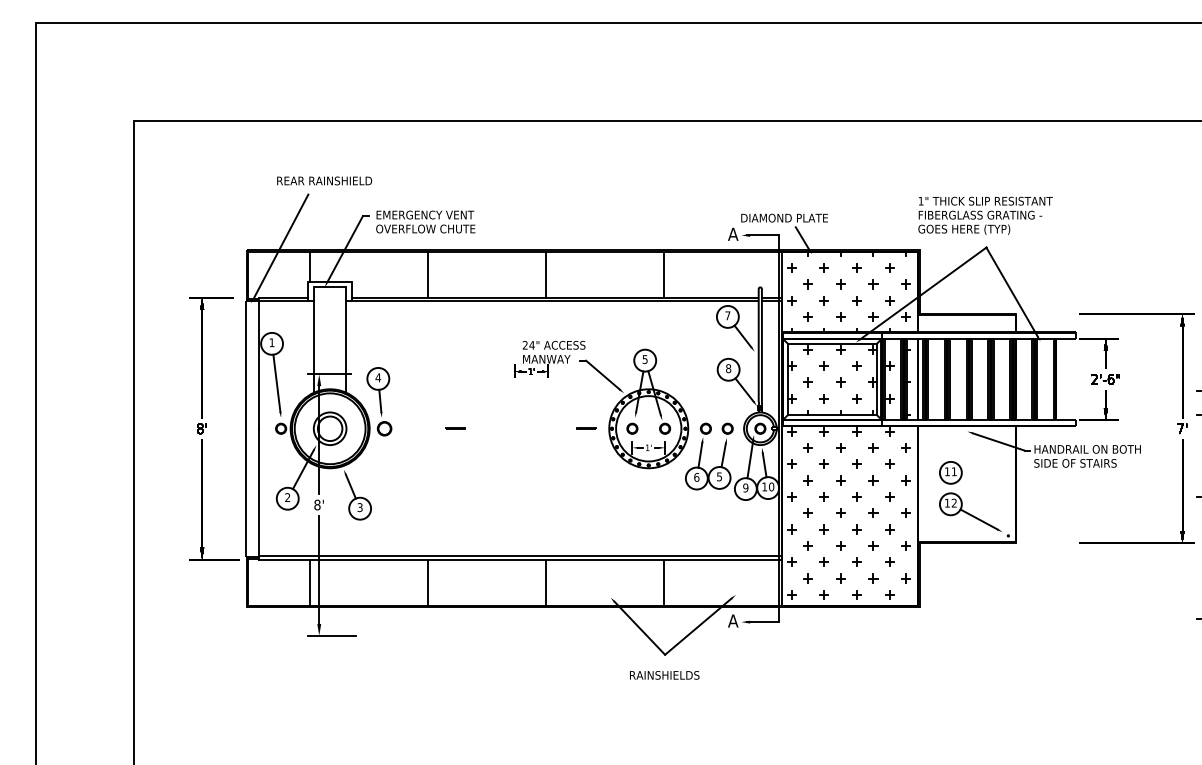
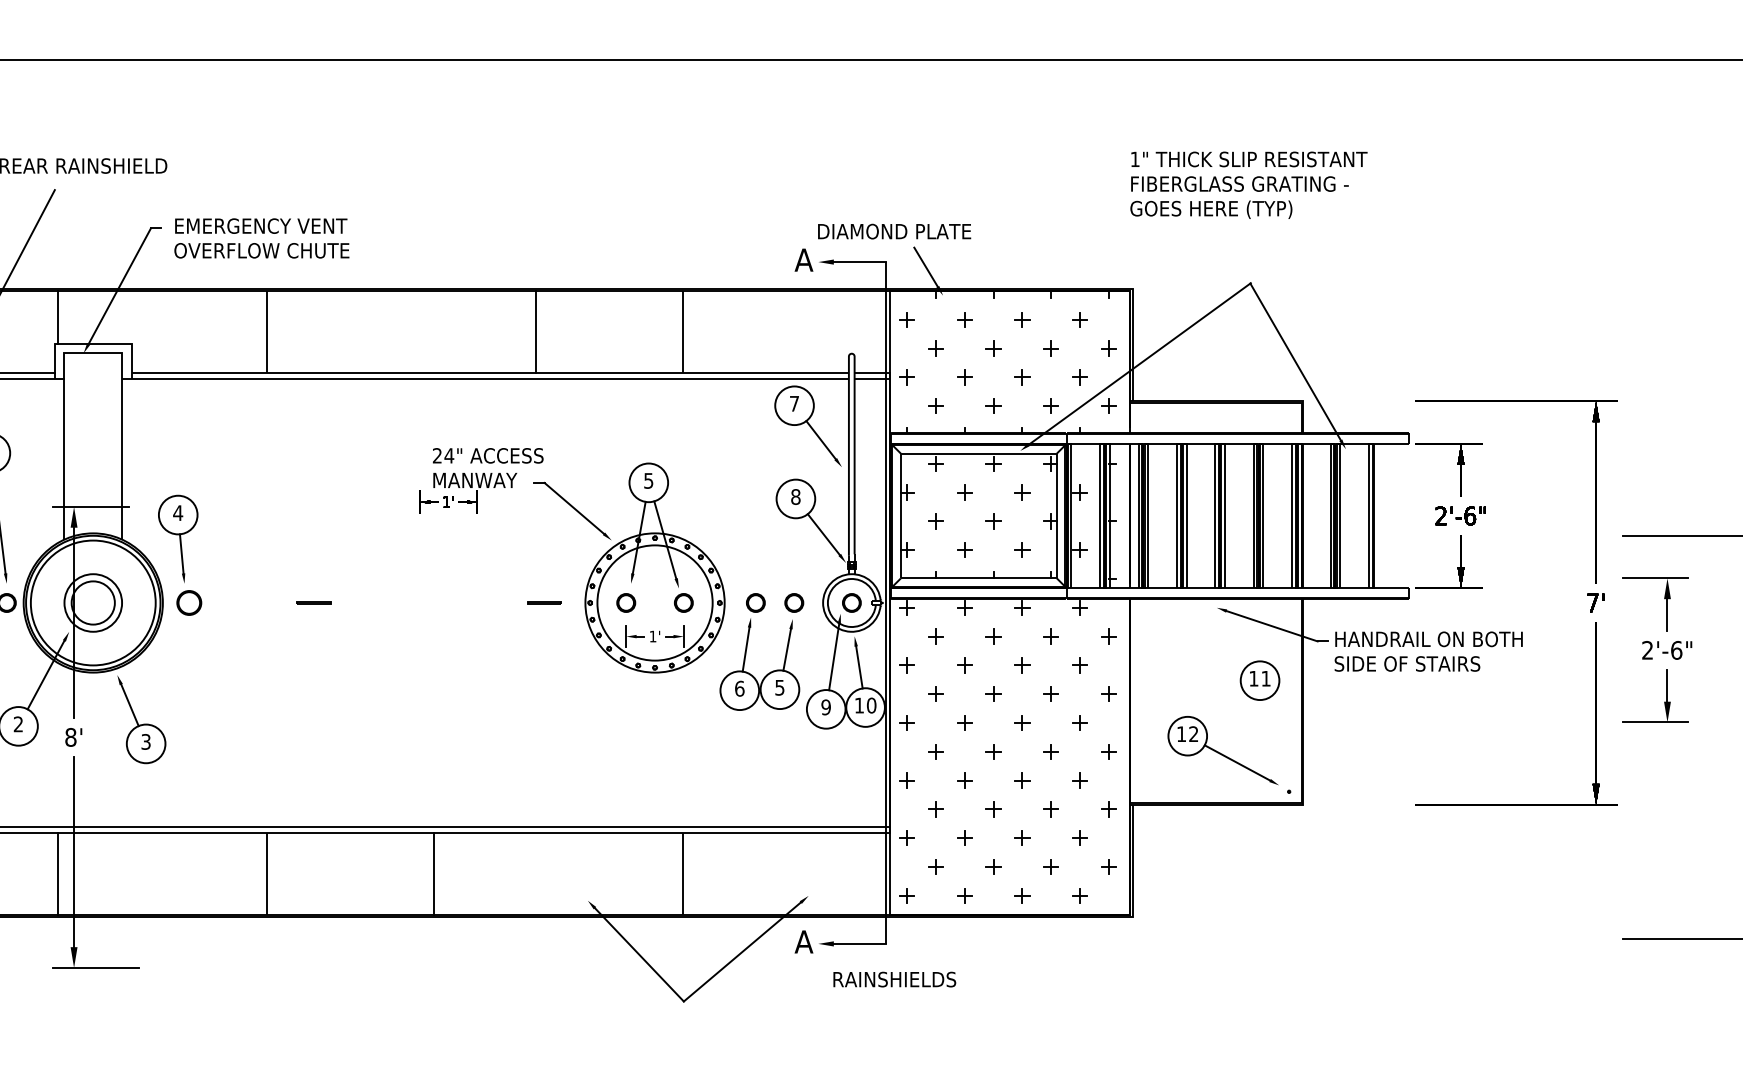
text: (985, 215) -> (1248, 184), moved
line: (546, 274) -> (536, 330), moved
part: (950, 472) -> (1259, 680), moved
line: (546, 582) -> (434, 874), moved
text: (664, 675) -> (894, 979), moved

